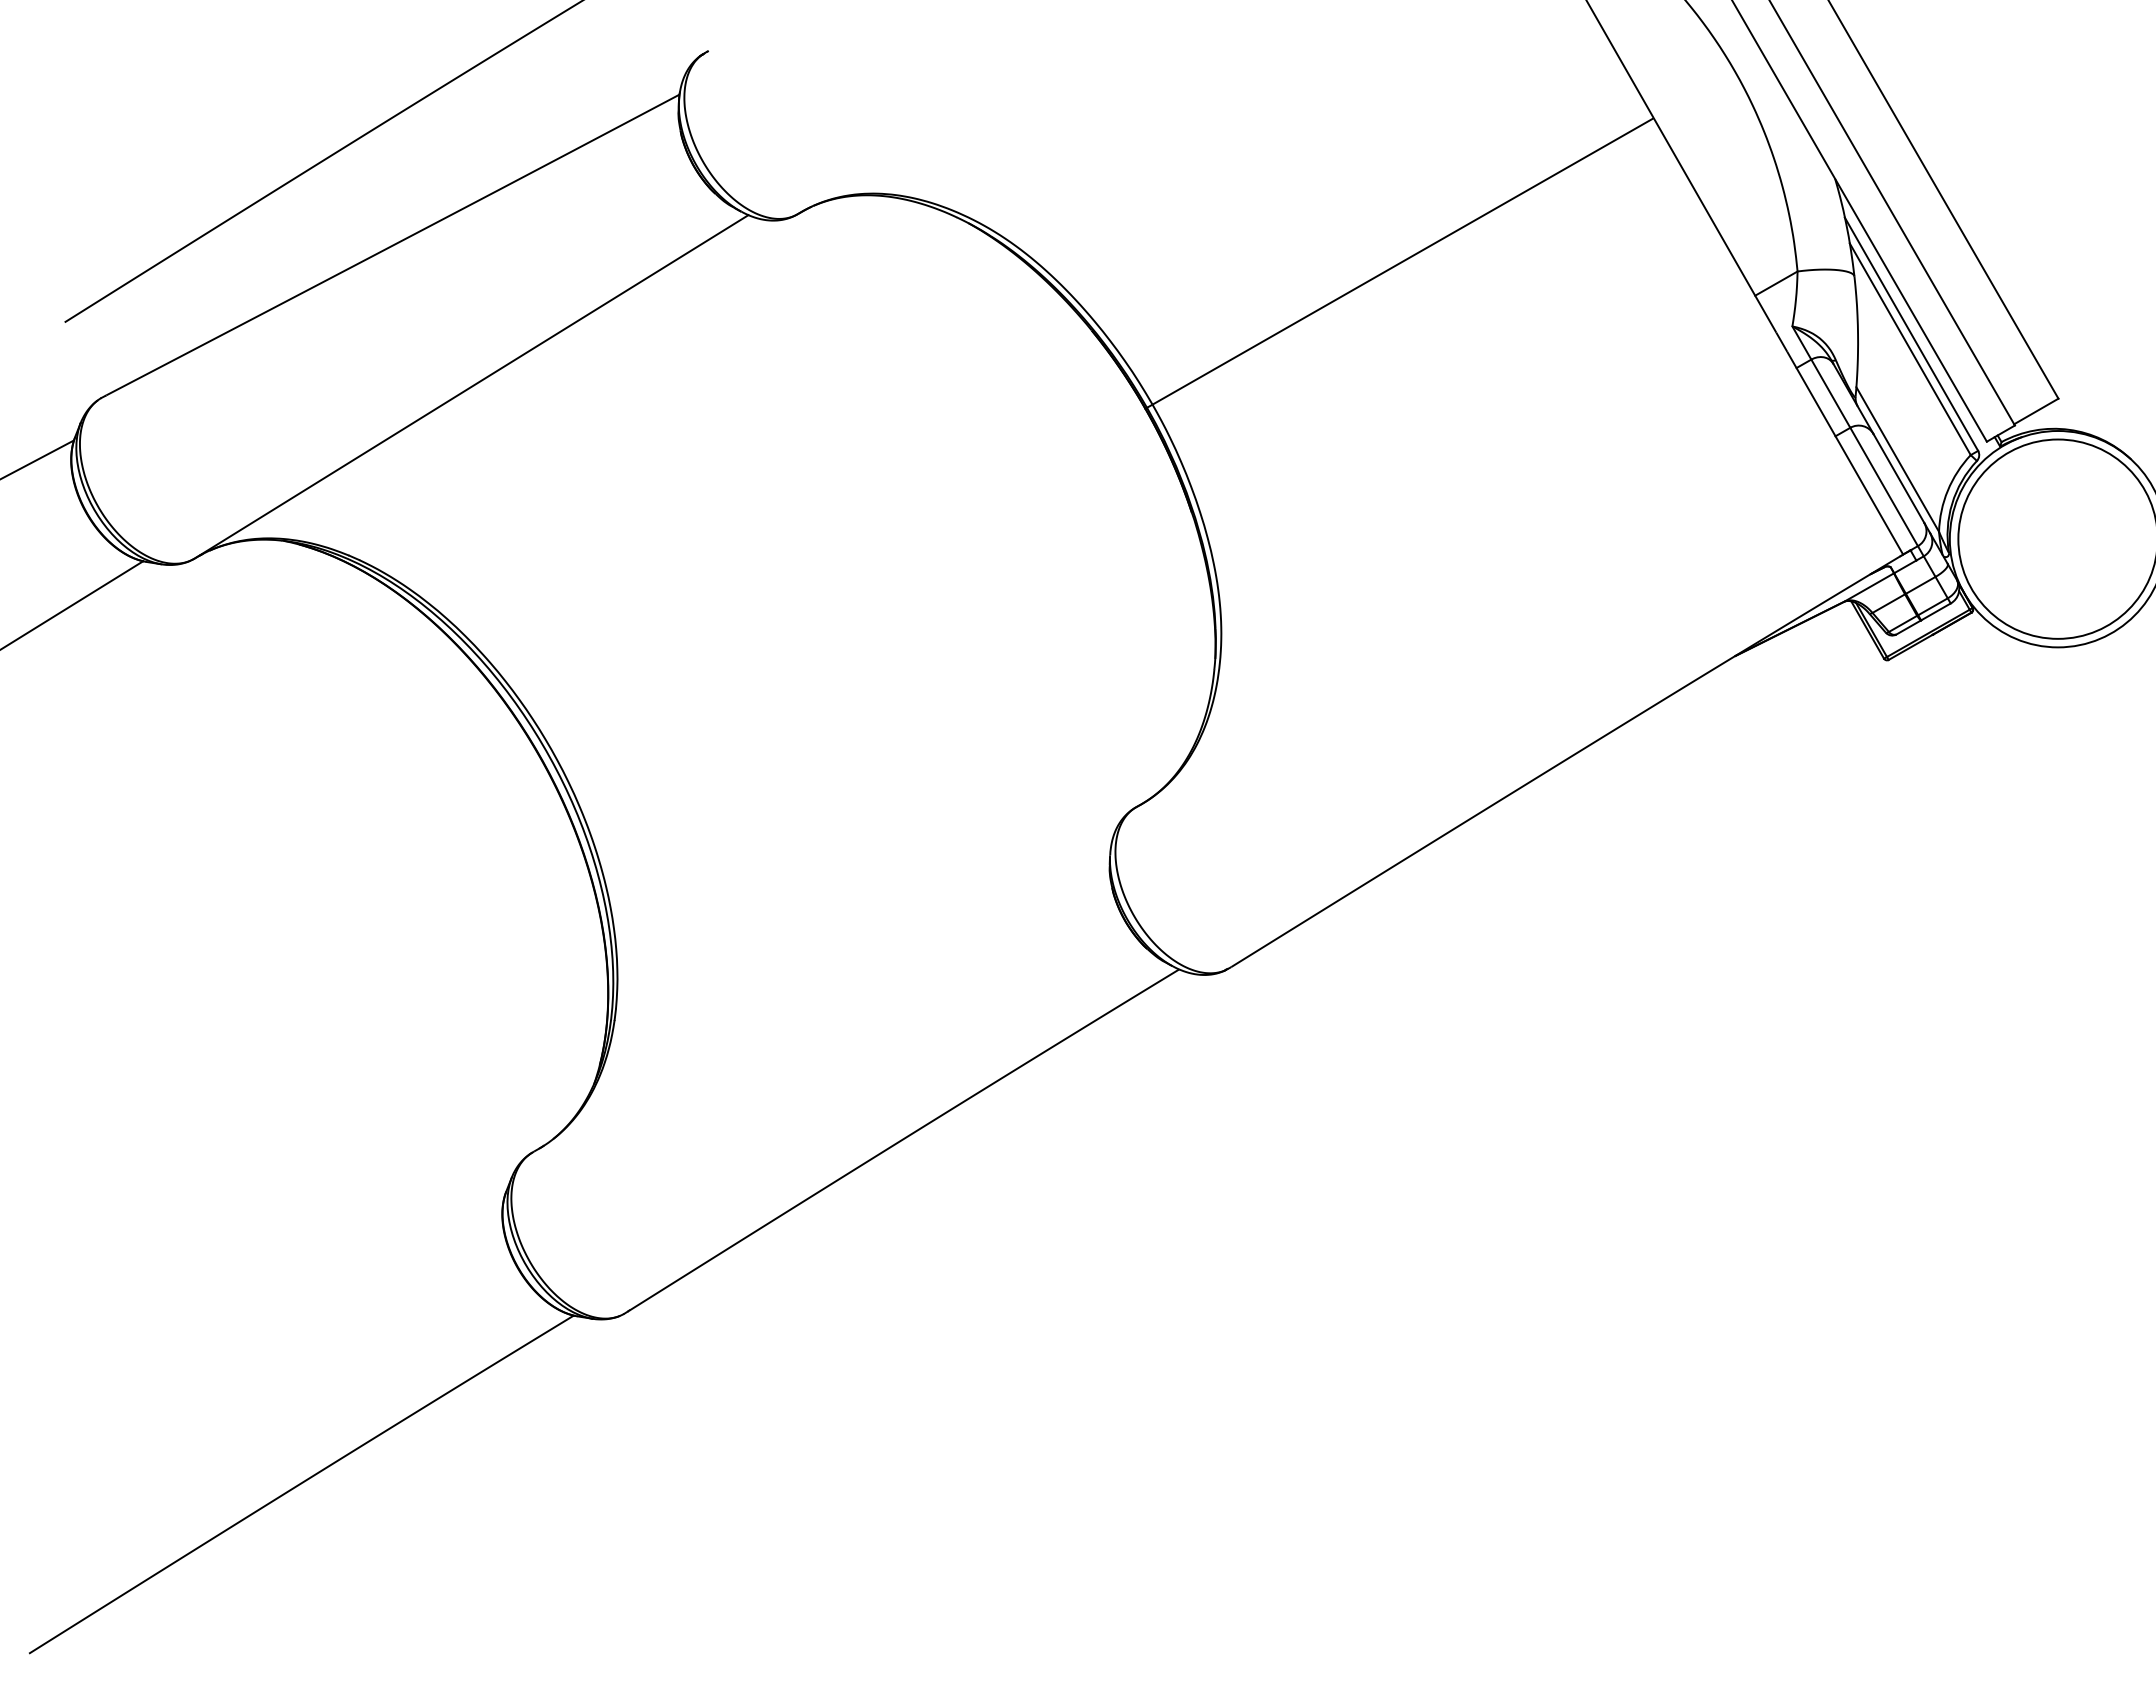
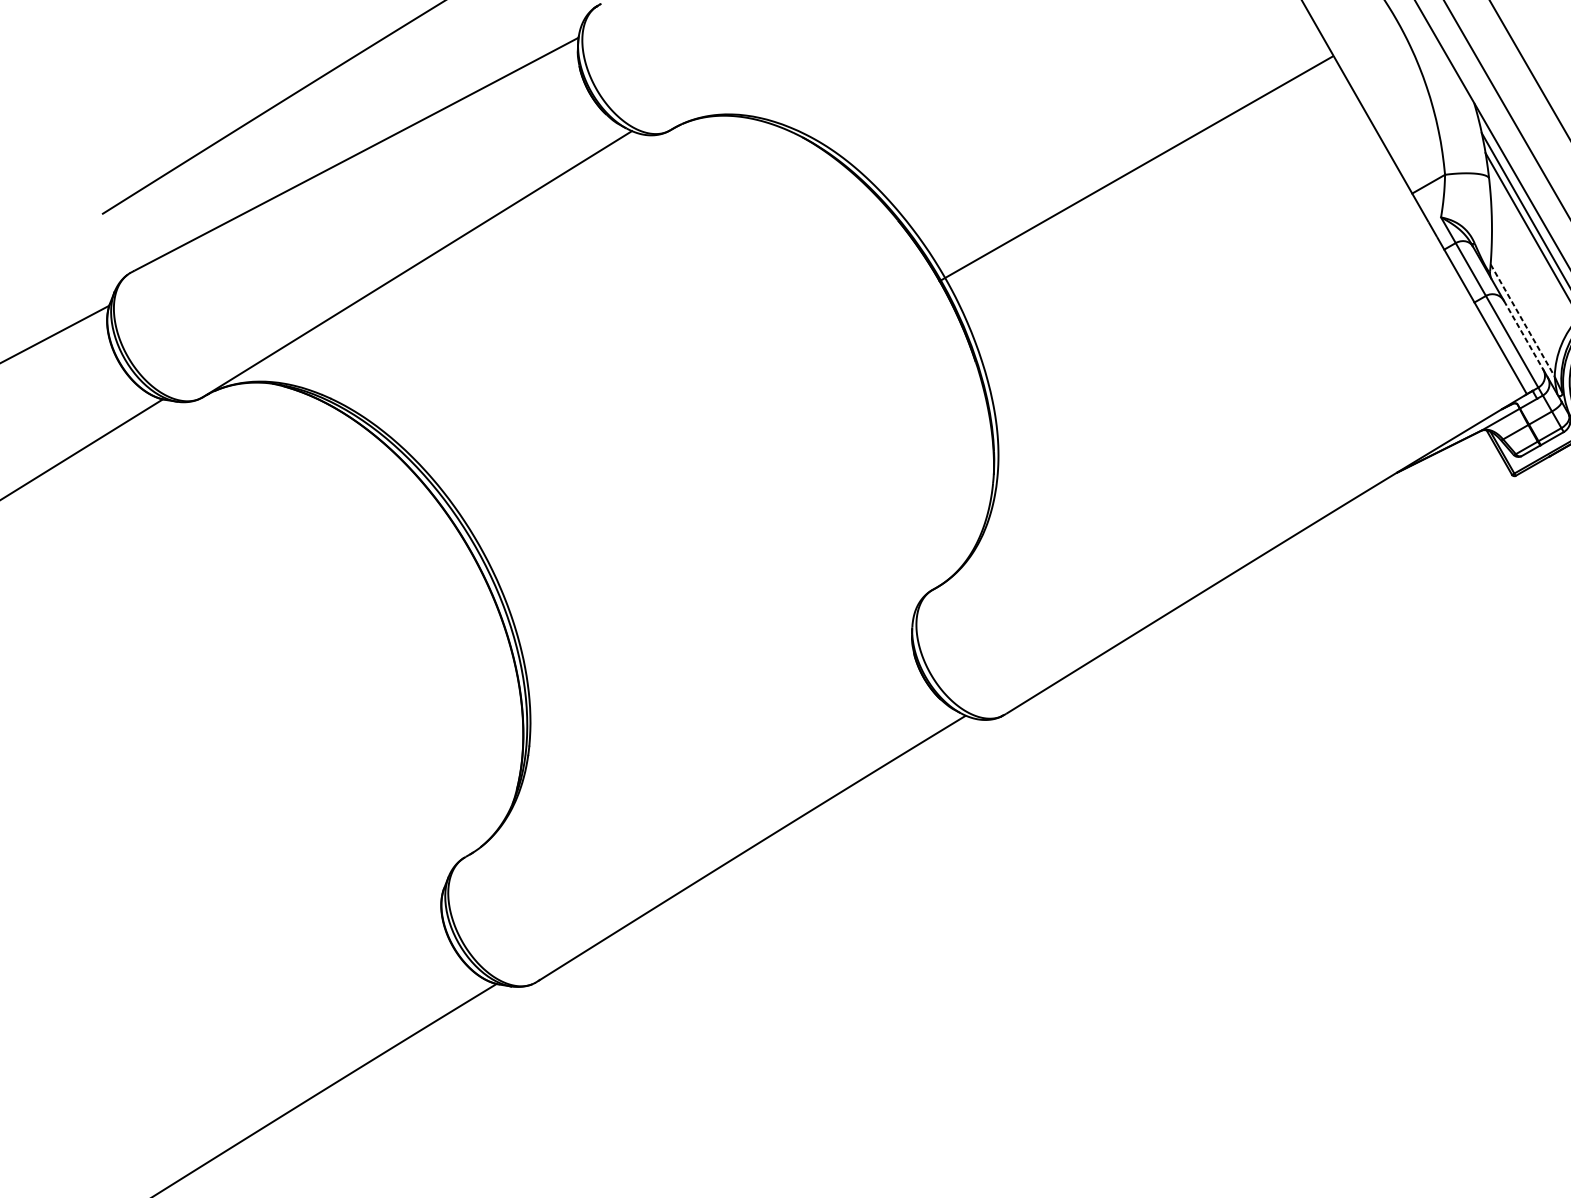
line: (1897, 459) -> (1522, 320), solid -> dashed
line: (1899, 478) -> (1524, 335), solid -> dashed

